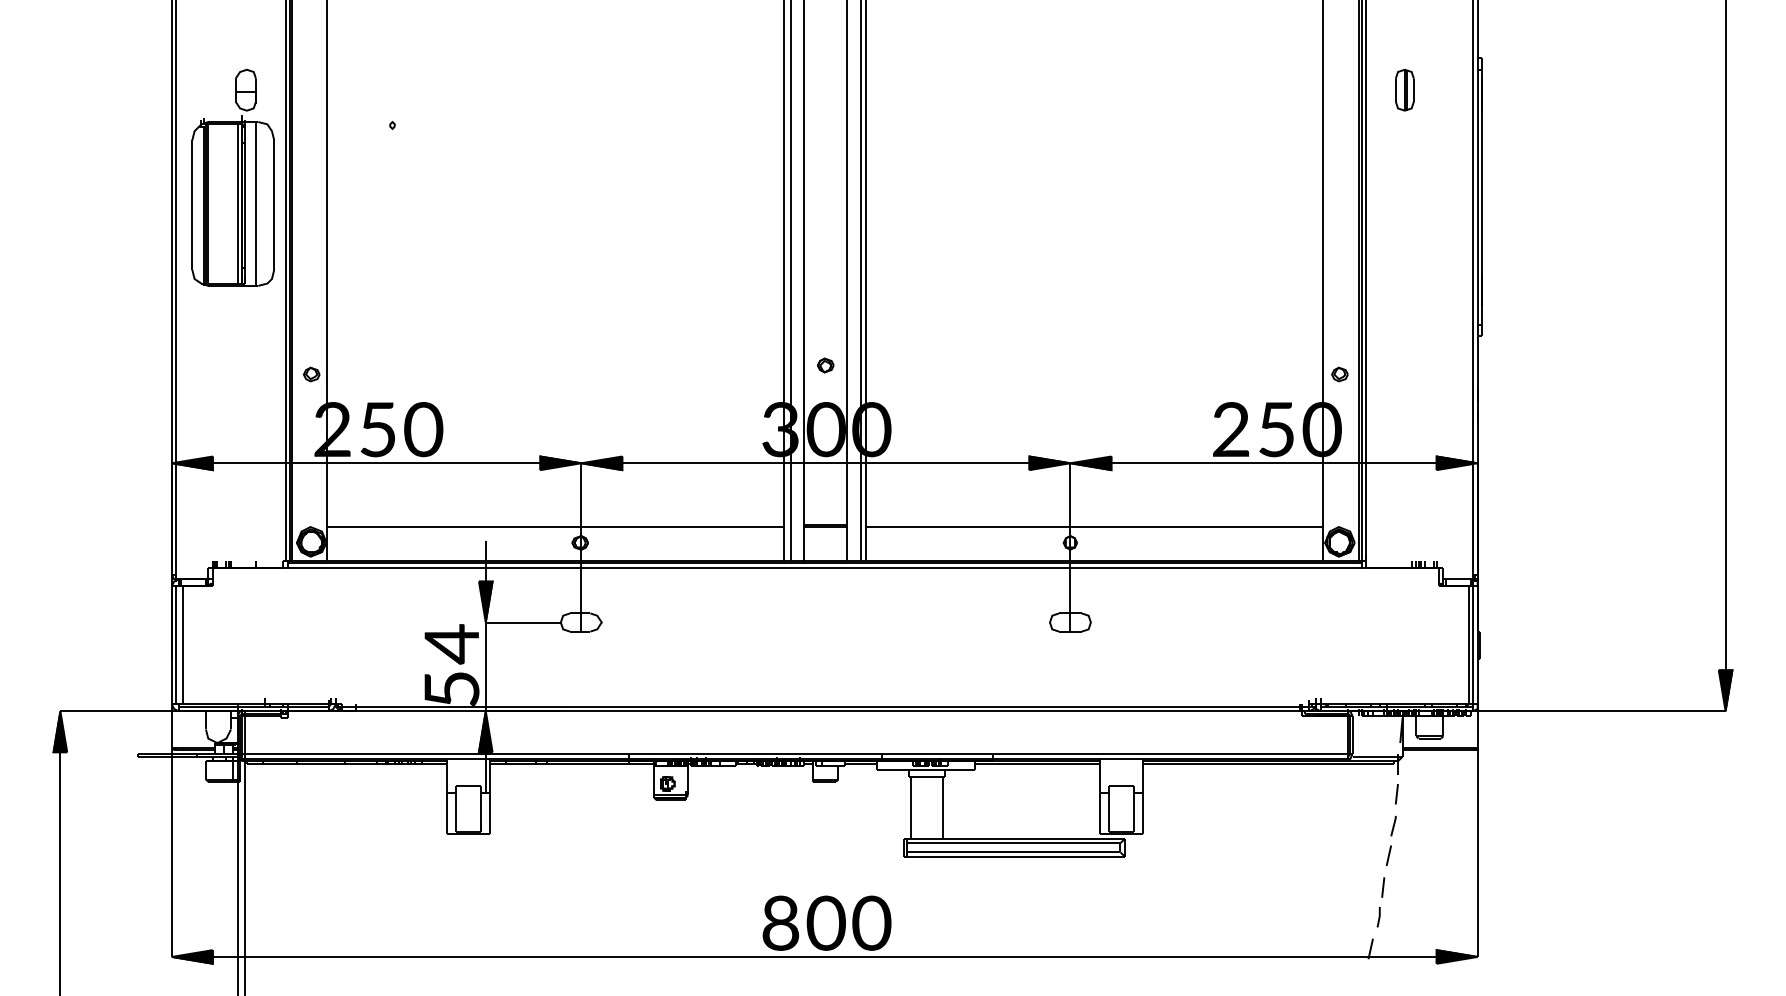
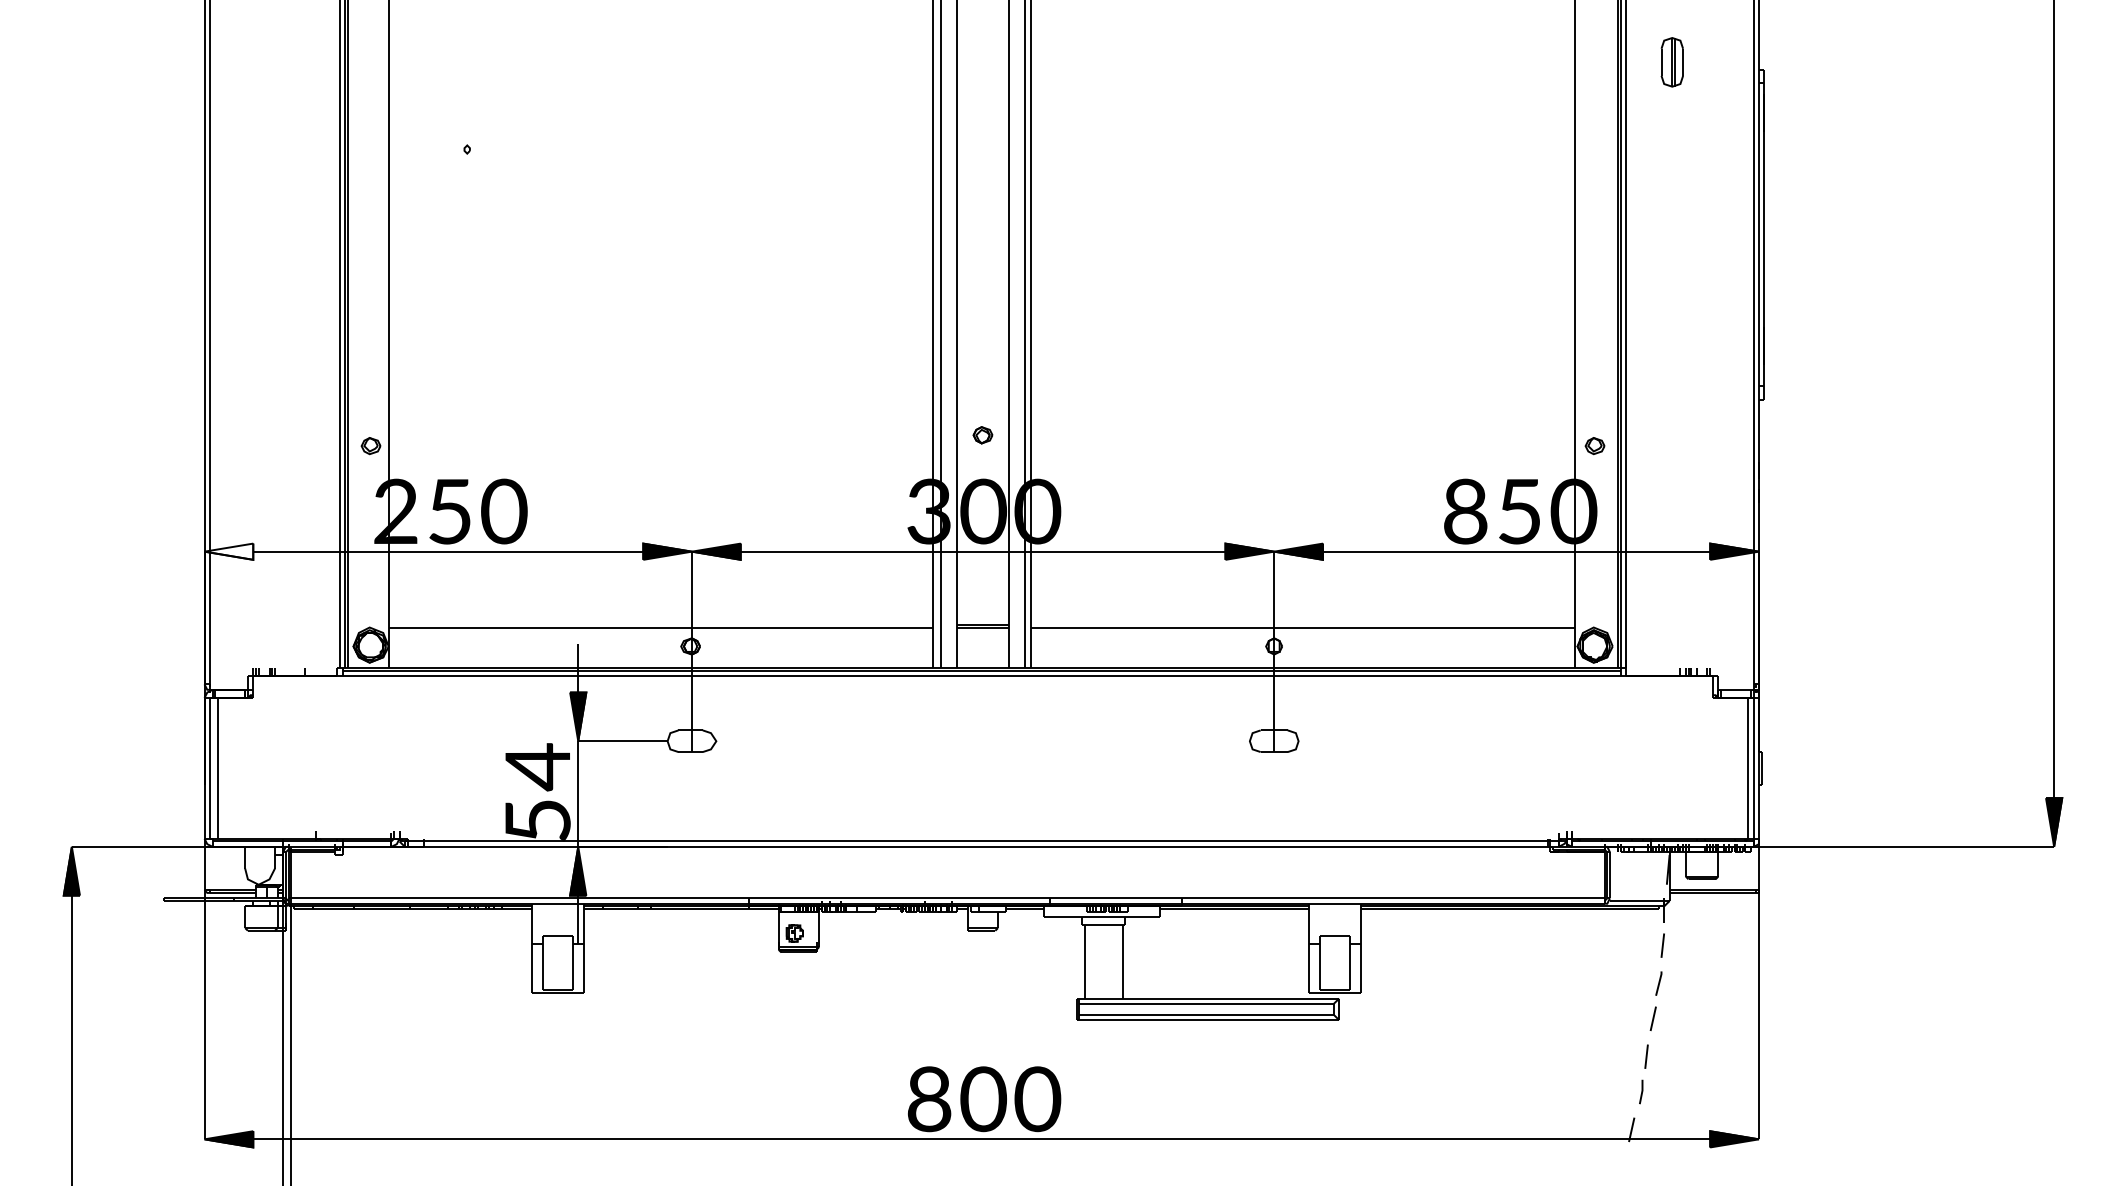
part: (1404, 89) -> (1671, 61), moved
part: (232, 177) -> (276, 211), removed
text: (1231, 429) -> (1465, 511), 2 -> 8
fill: (191, 463) -> (227, 551), removed

